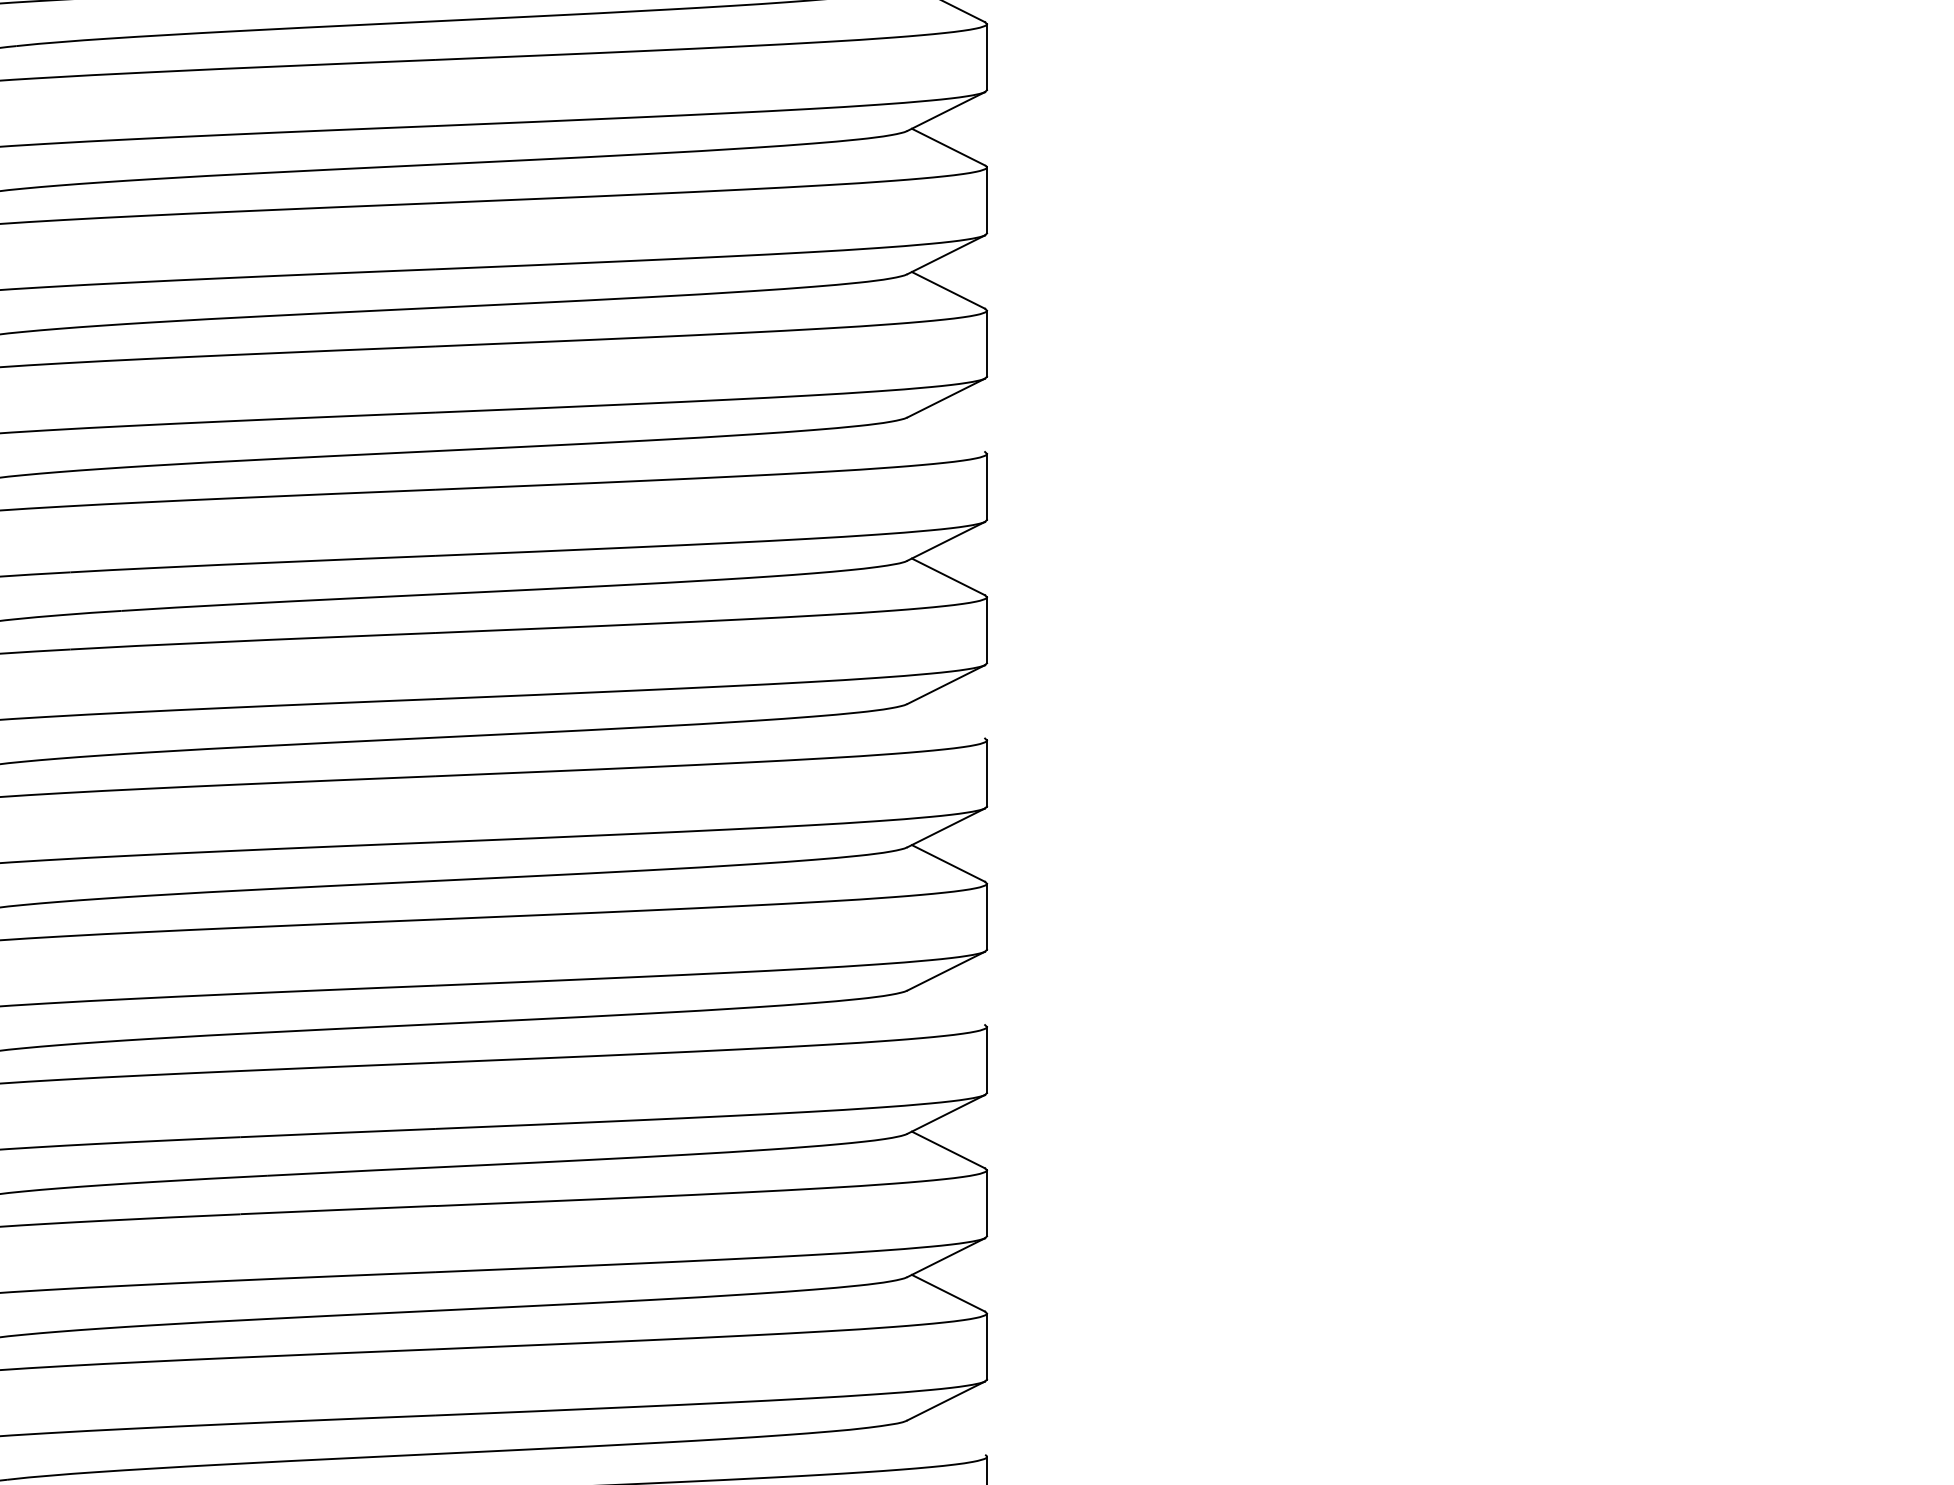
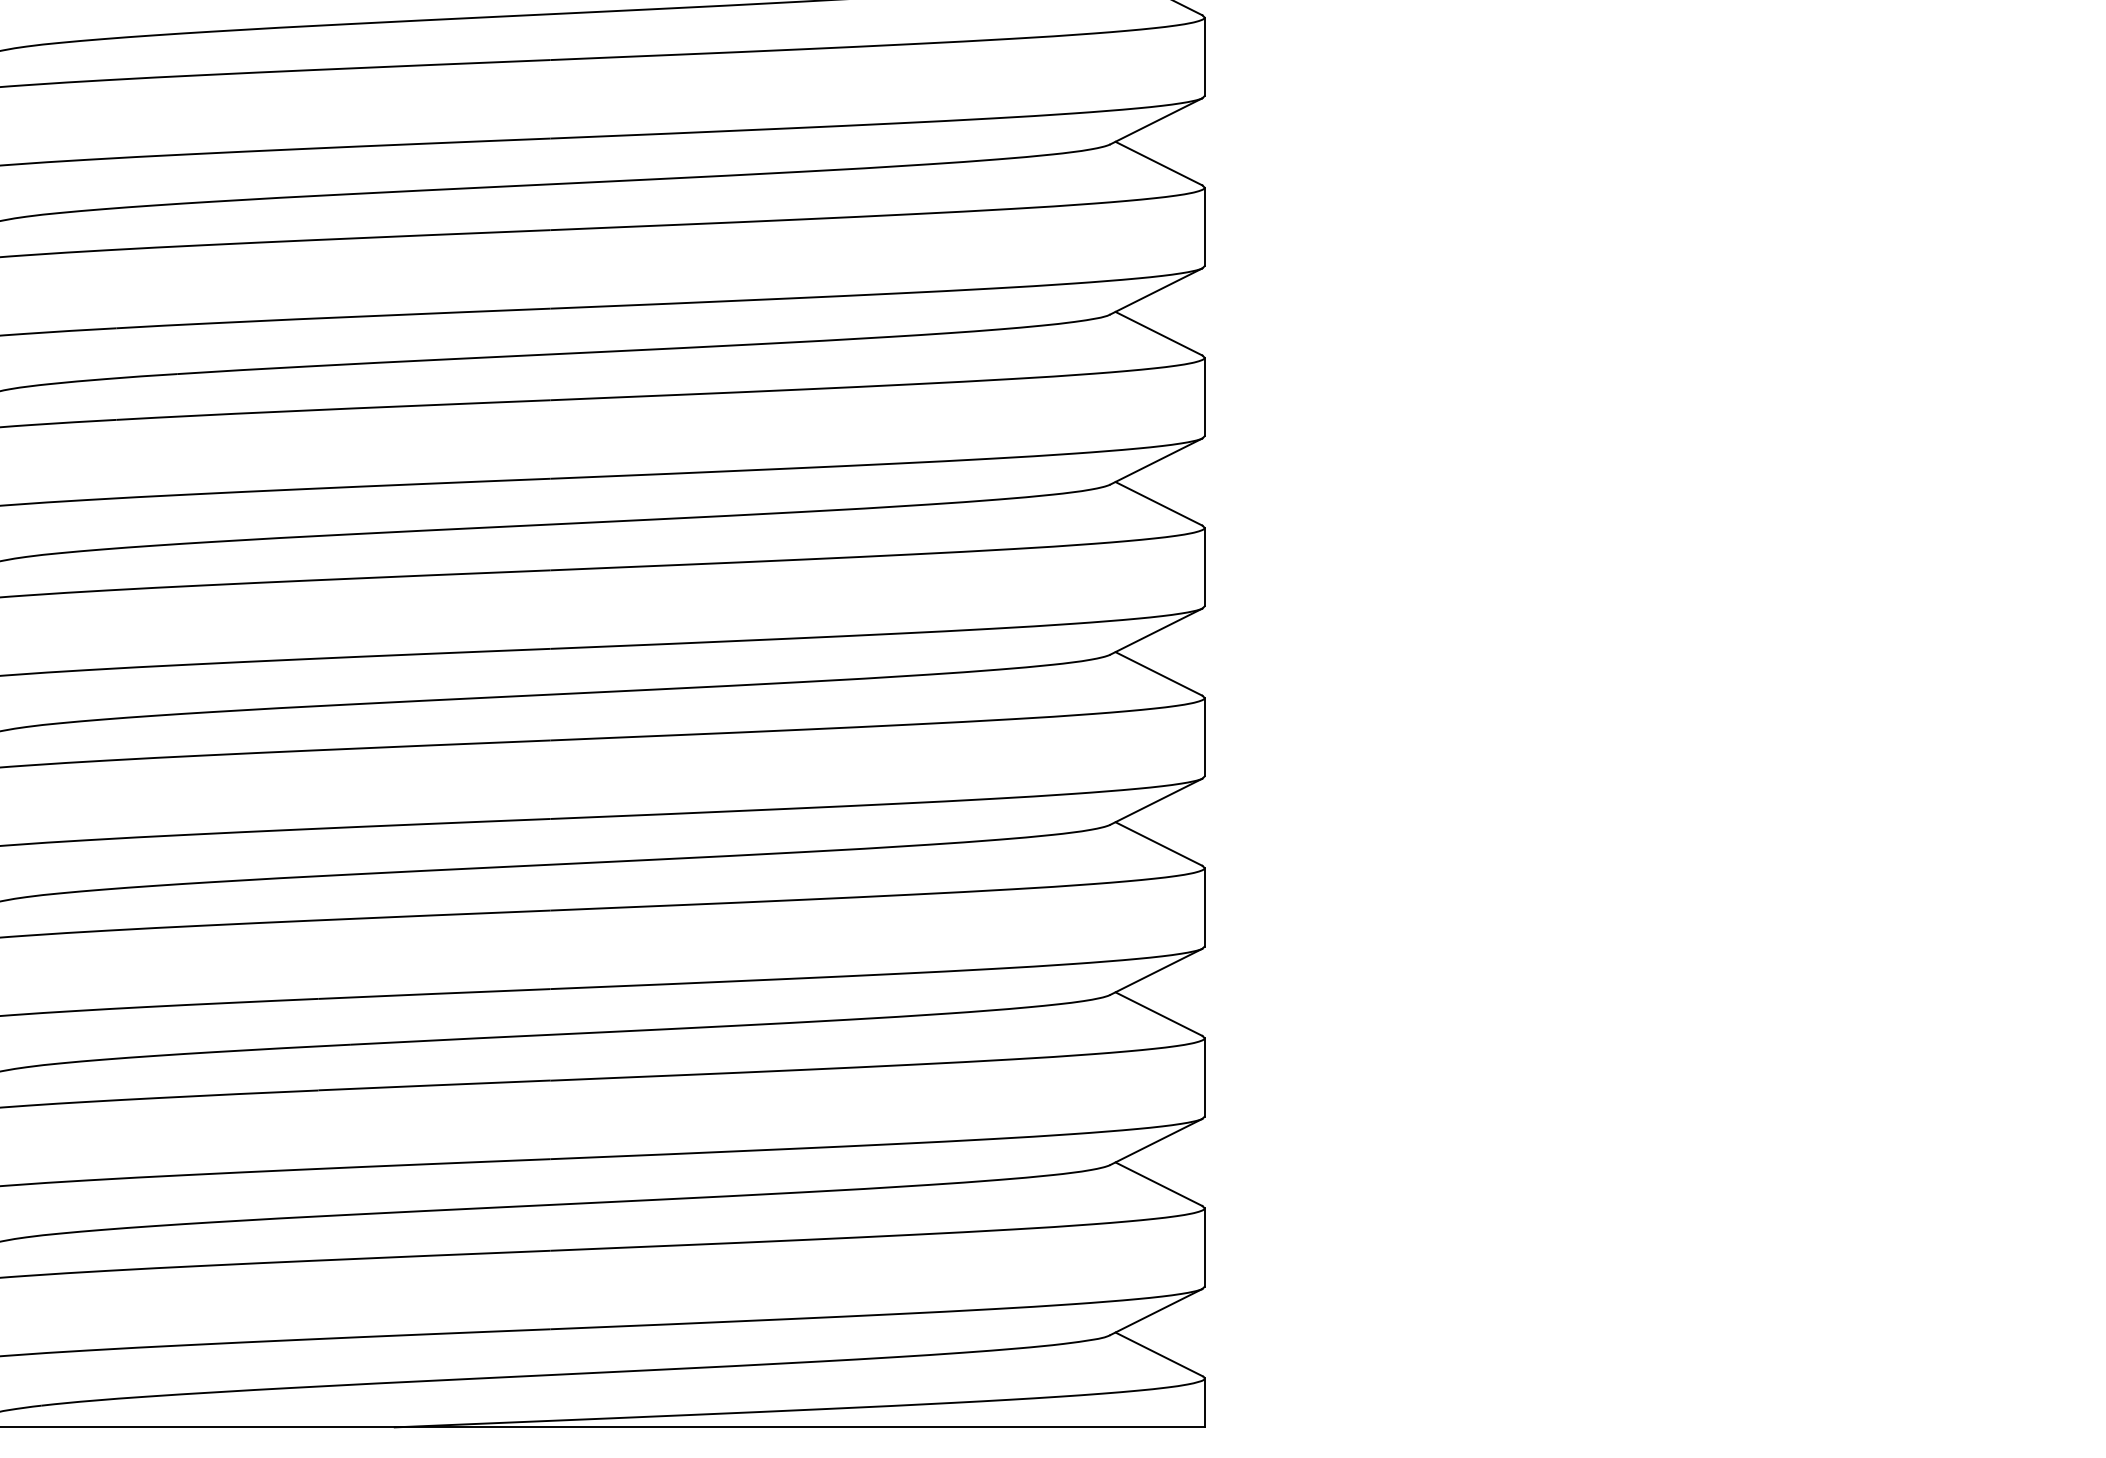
line: (948, 433) -> (1158, 163), added
line: (948, 719) -> (1158, 502), added
line: (948, 1006) -> (1158, 843), added
line: (948, 1436) -> (1158, 1354), added

